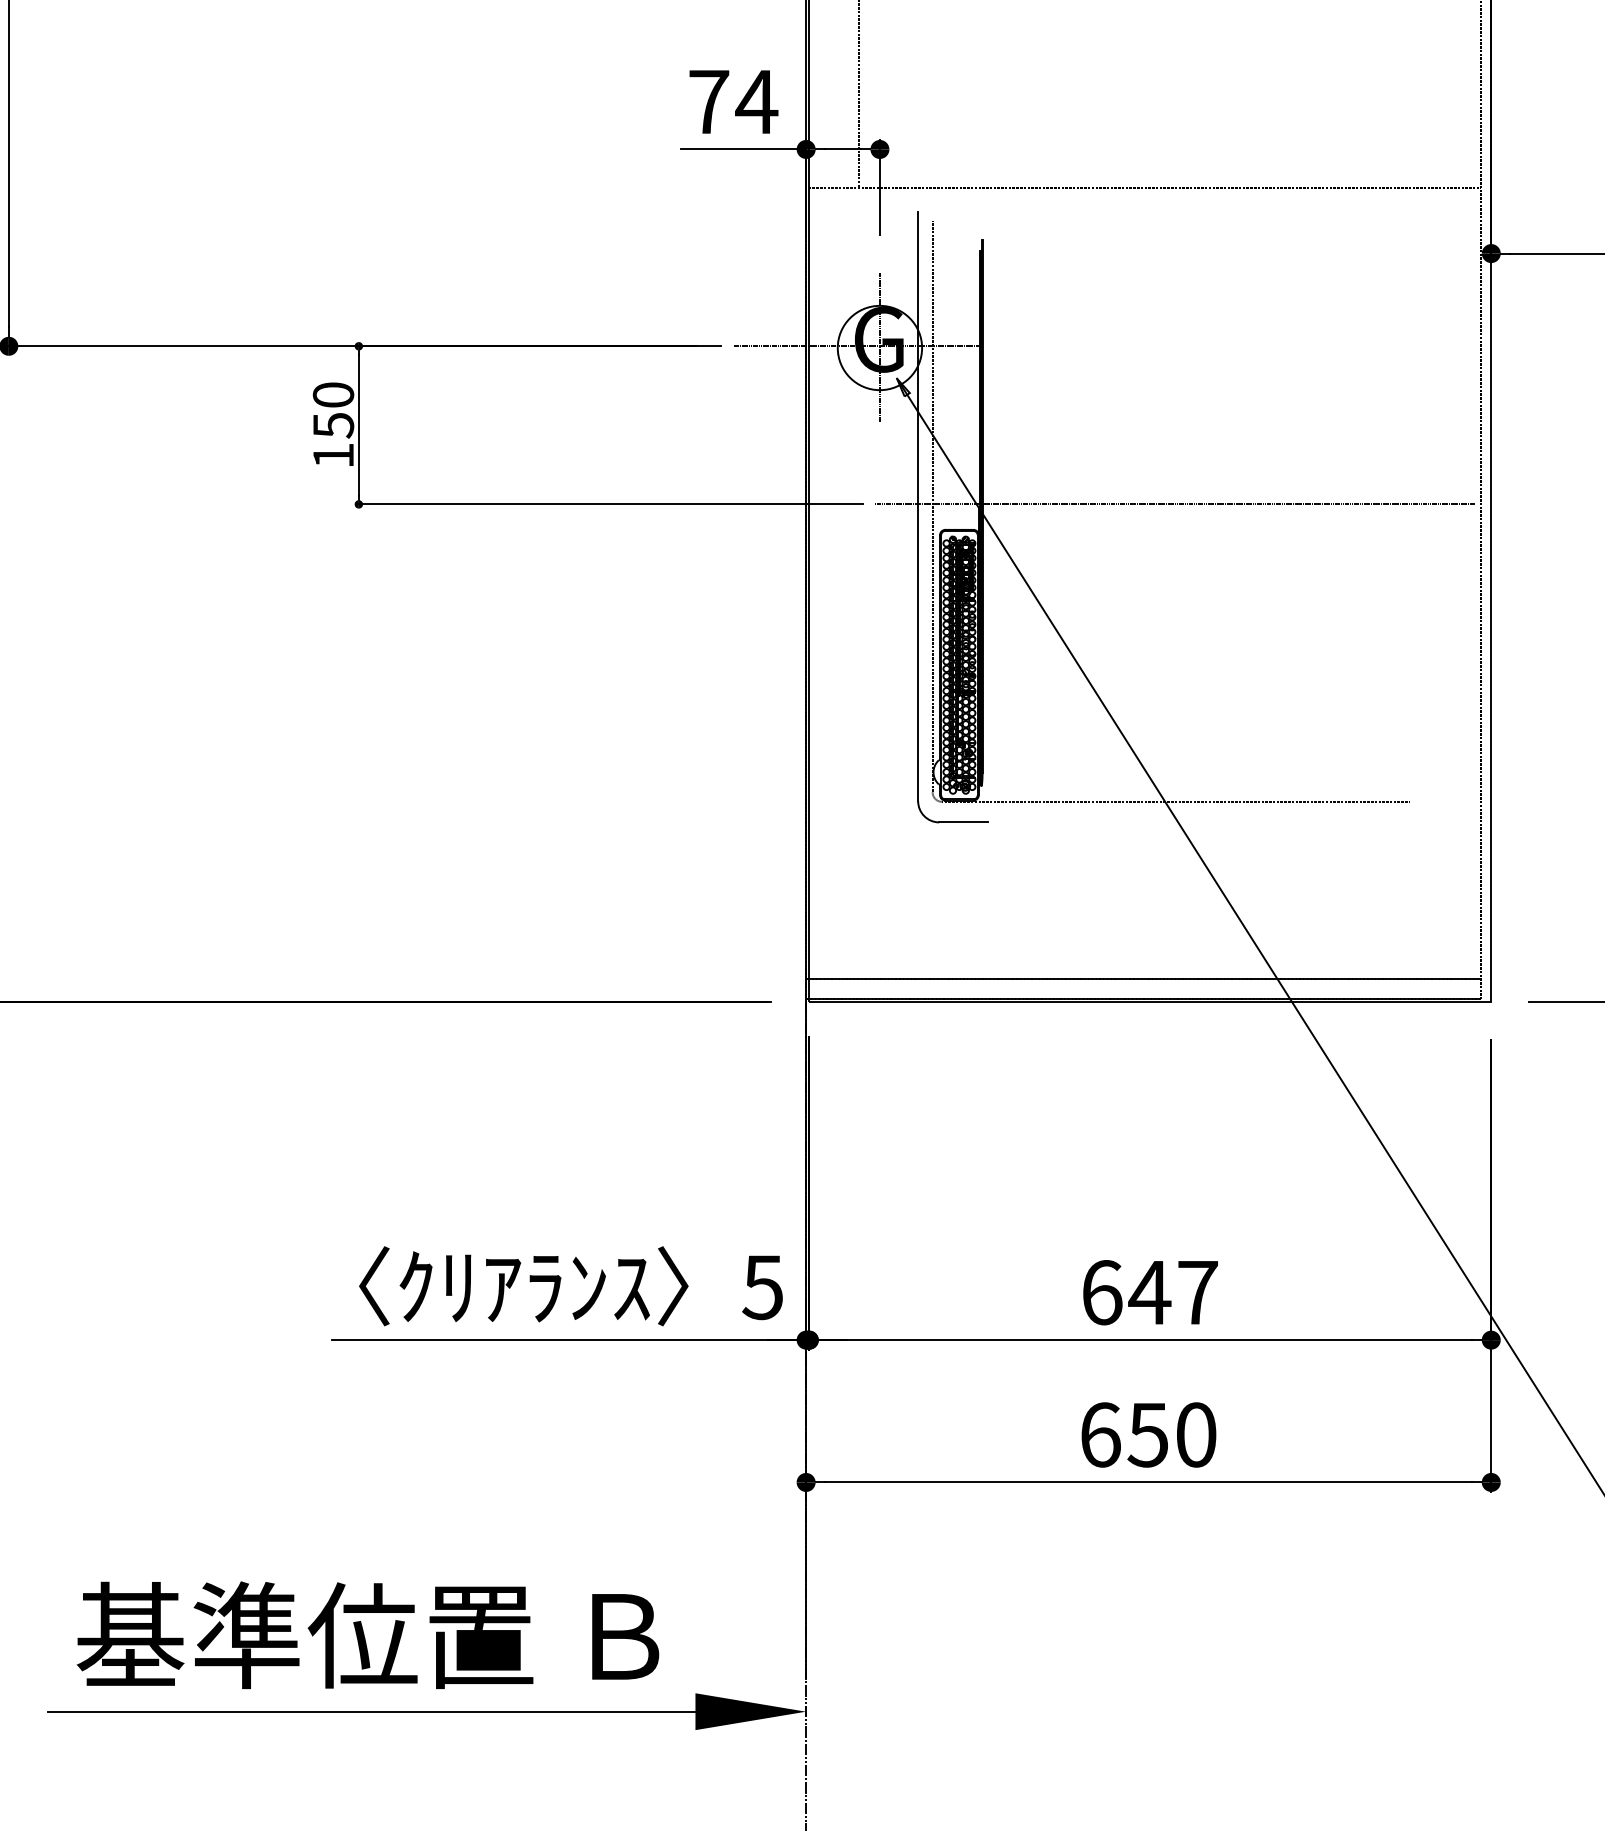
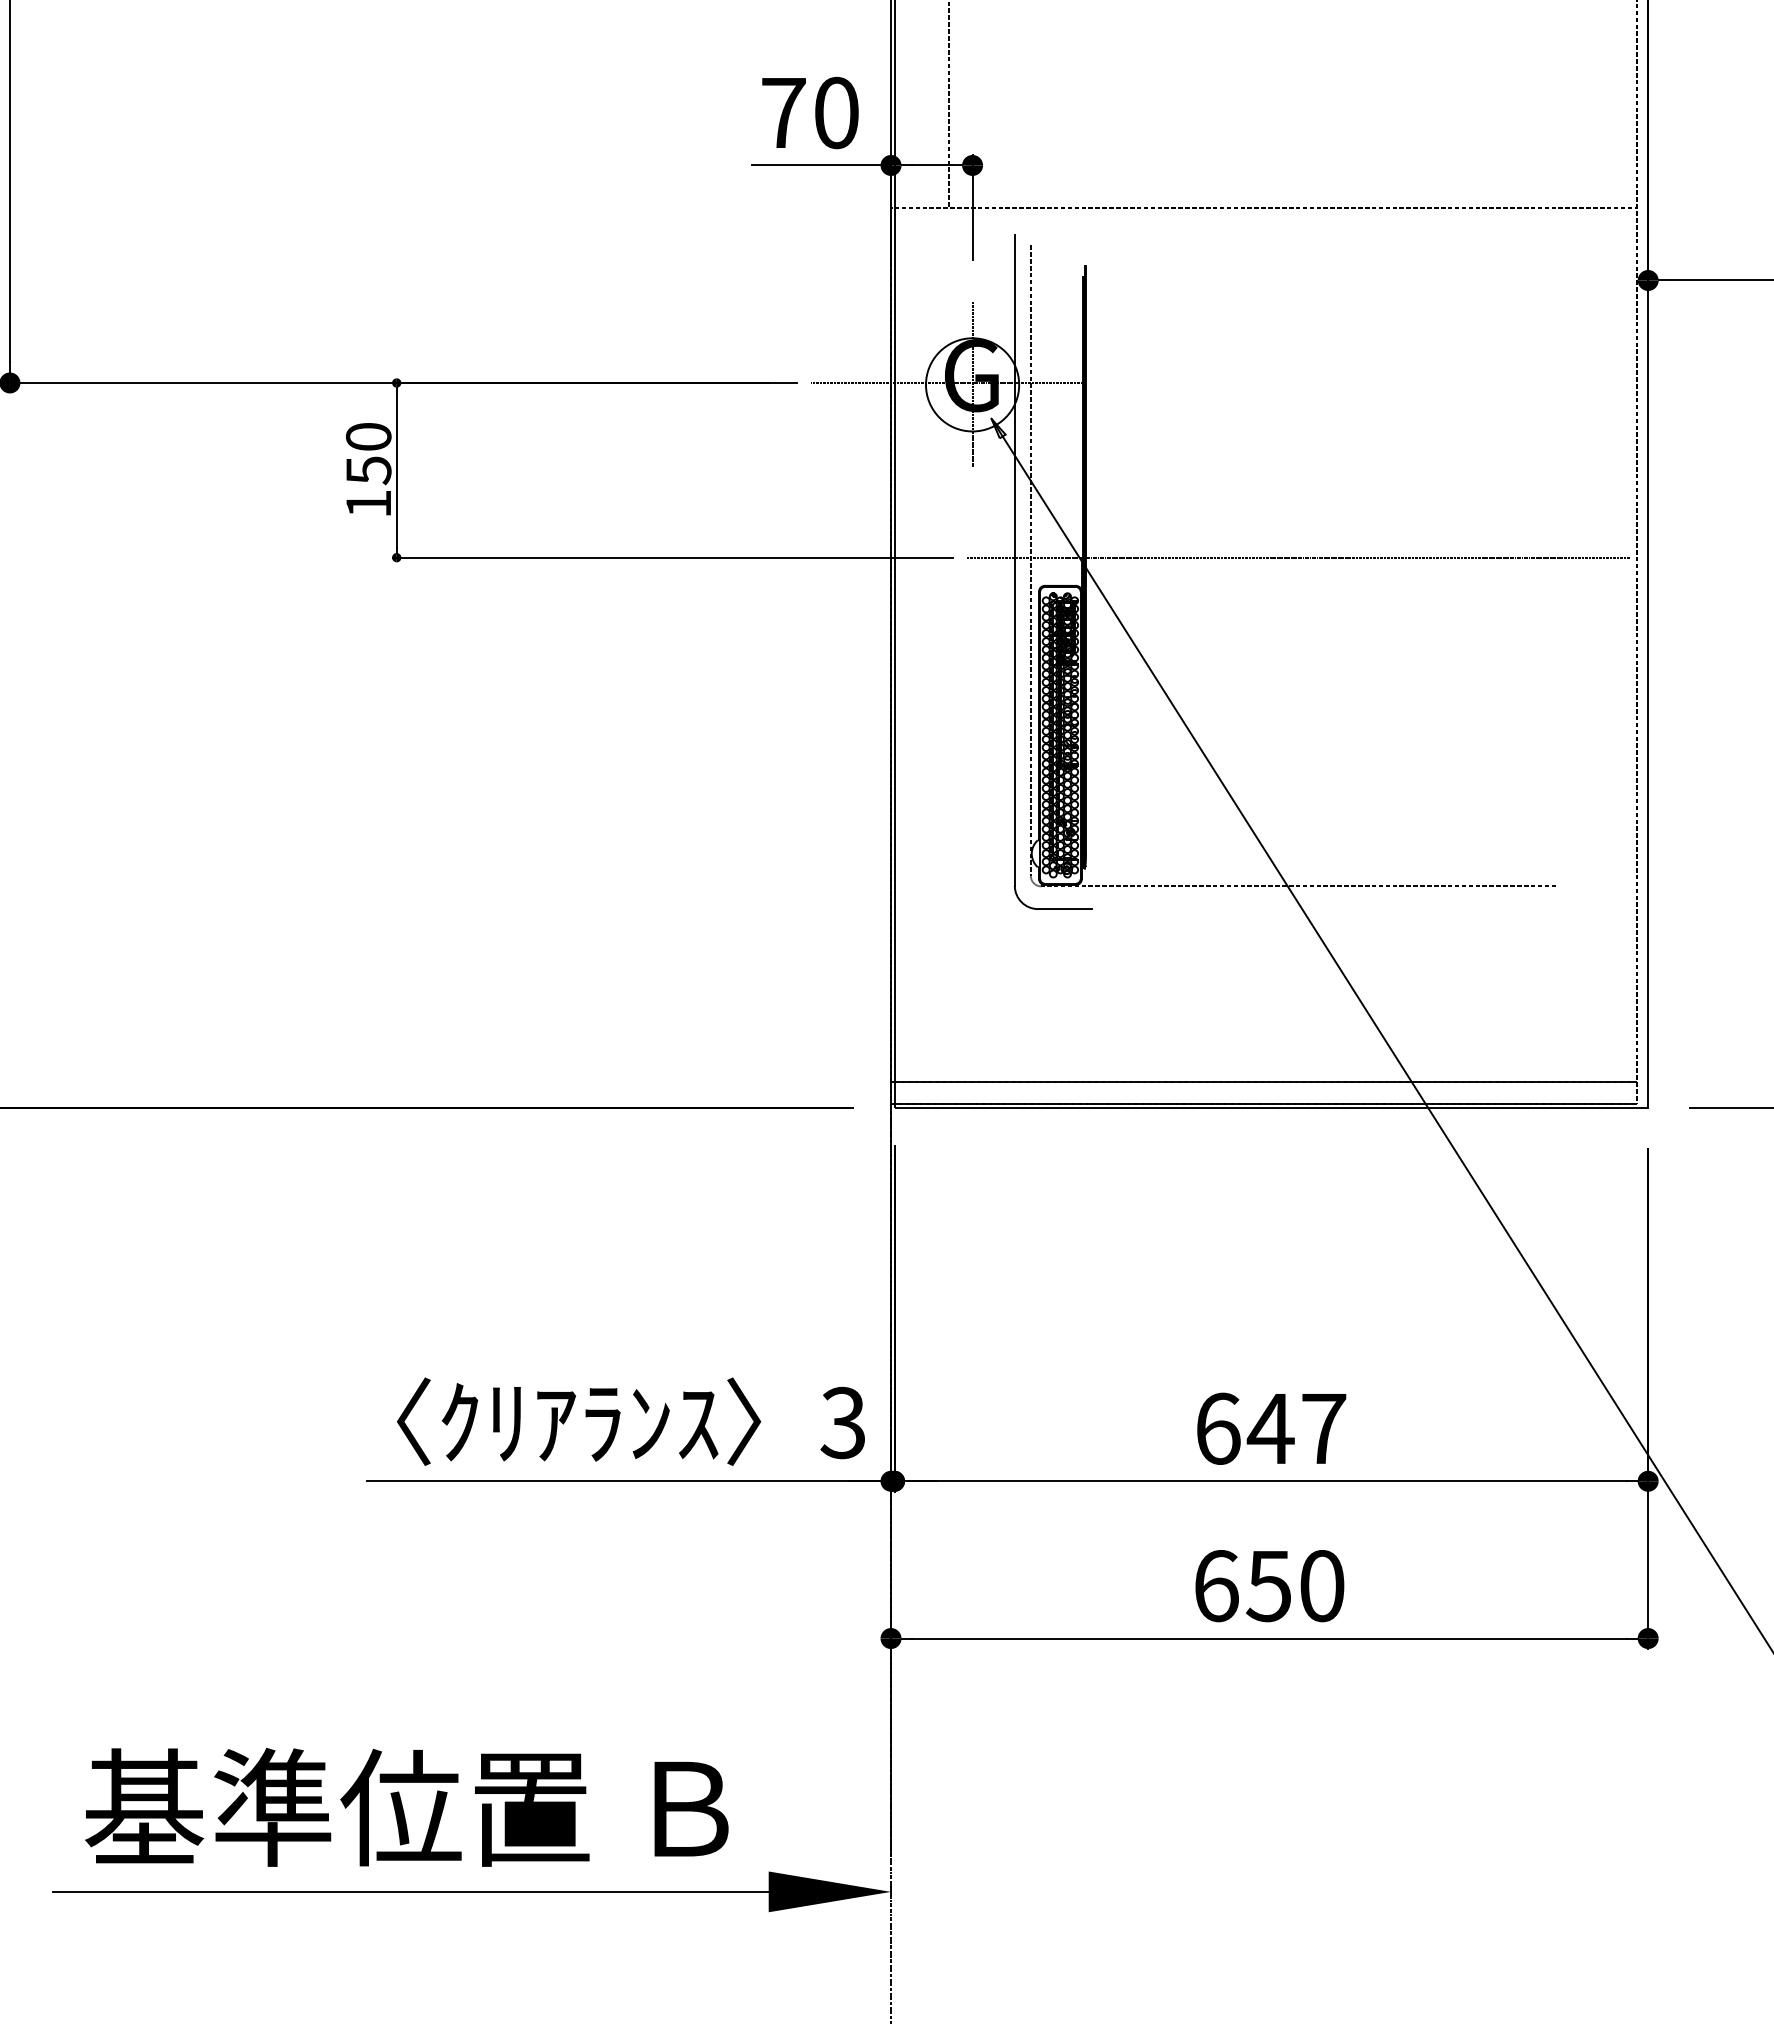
text: (756, 101) -> (836, 112), 74 -> 70
text: (762, 1286) -> (842, 1422), 5 -> 3

